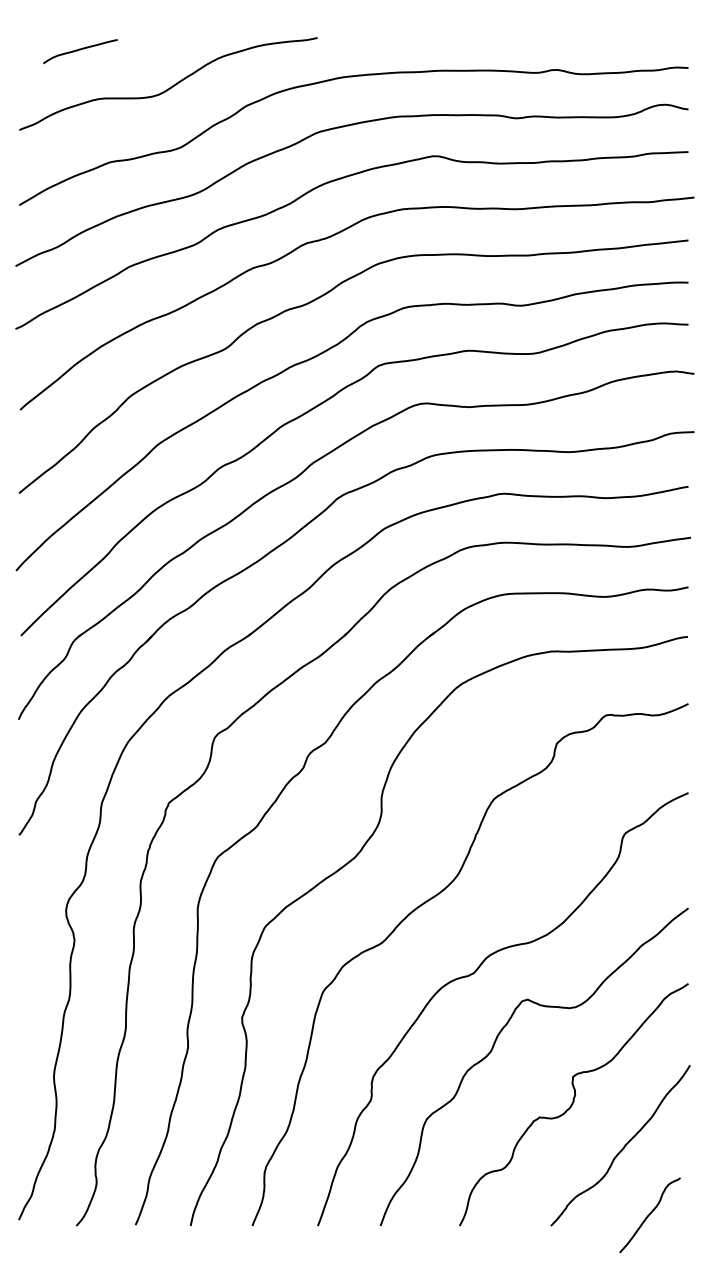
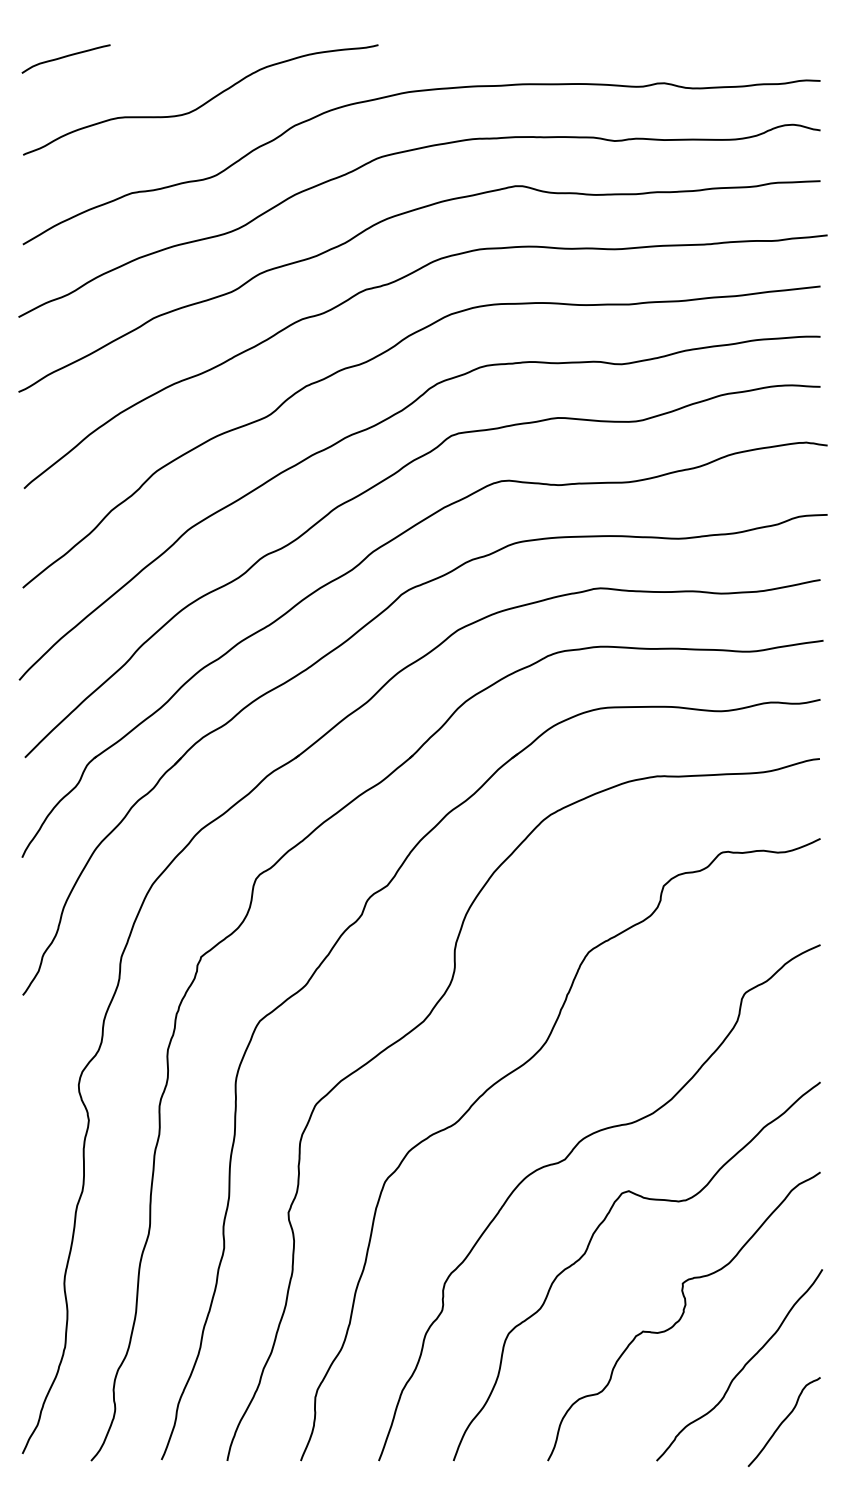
curve: (80, 50) -> (66, 57), moved
curve: (649, 1215) -> (783, 1422), moved

